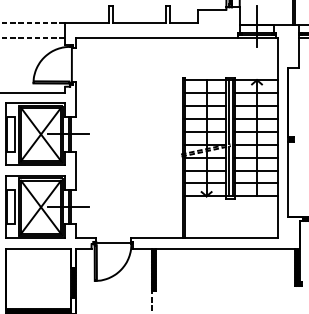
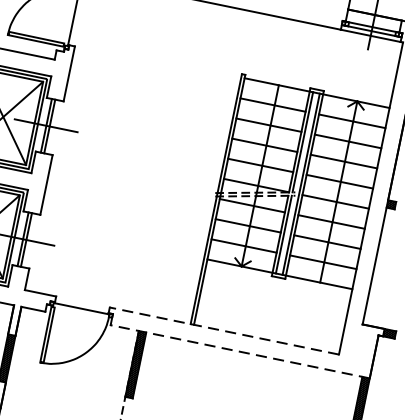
line: (204, 238) -> (224, 331), solid -> dashed
line: (216, 249) -> (240, 352), solid -> dashed

